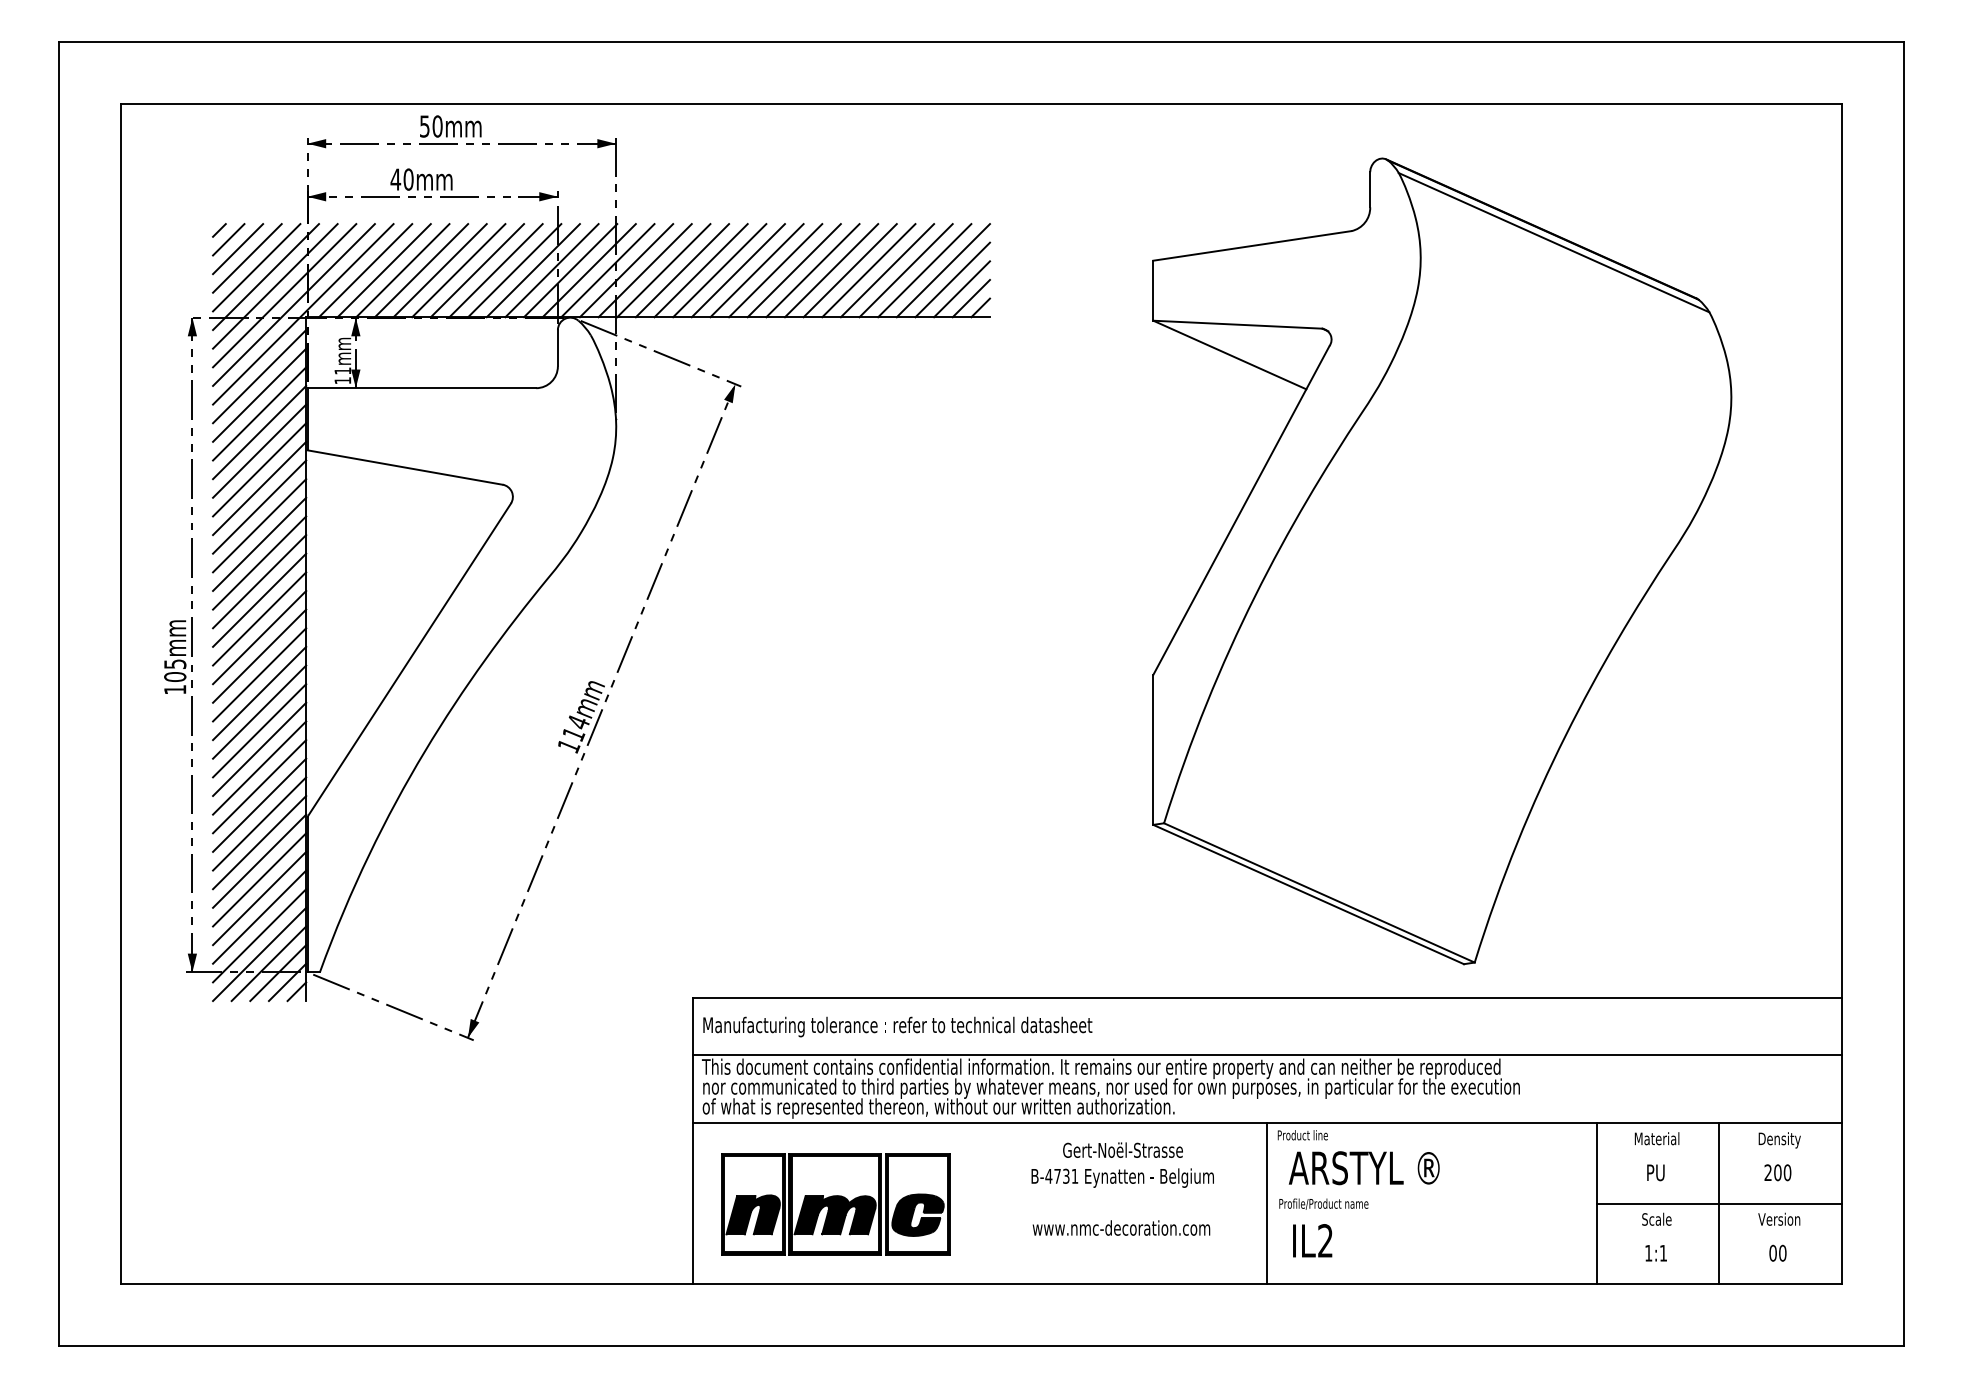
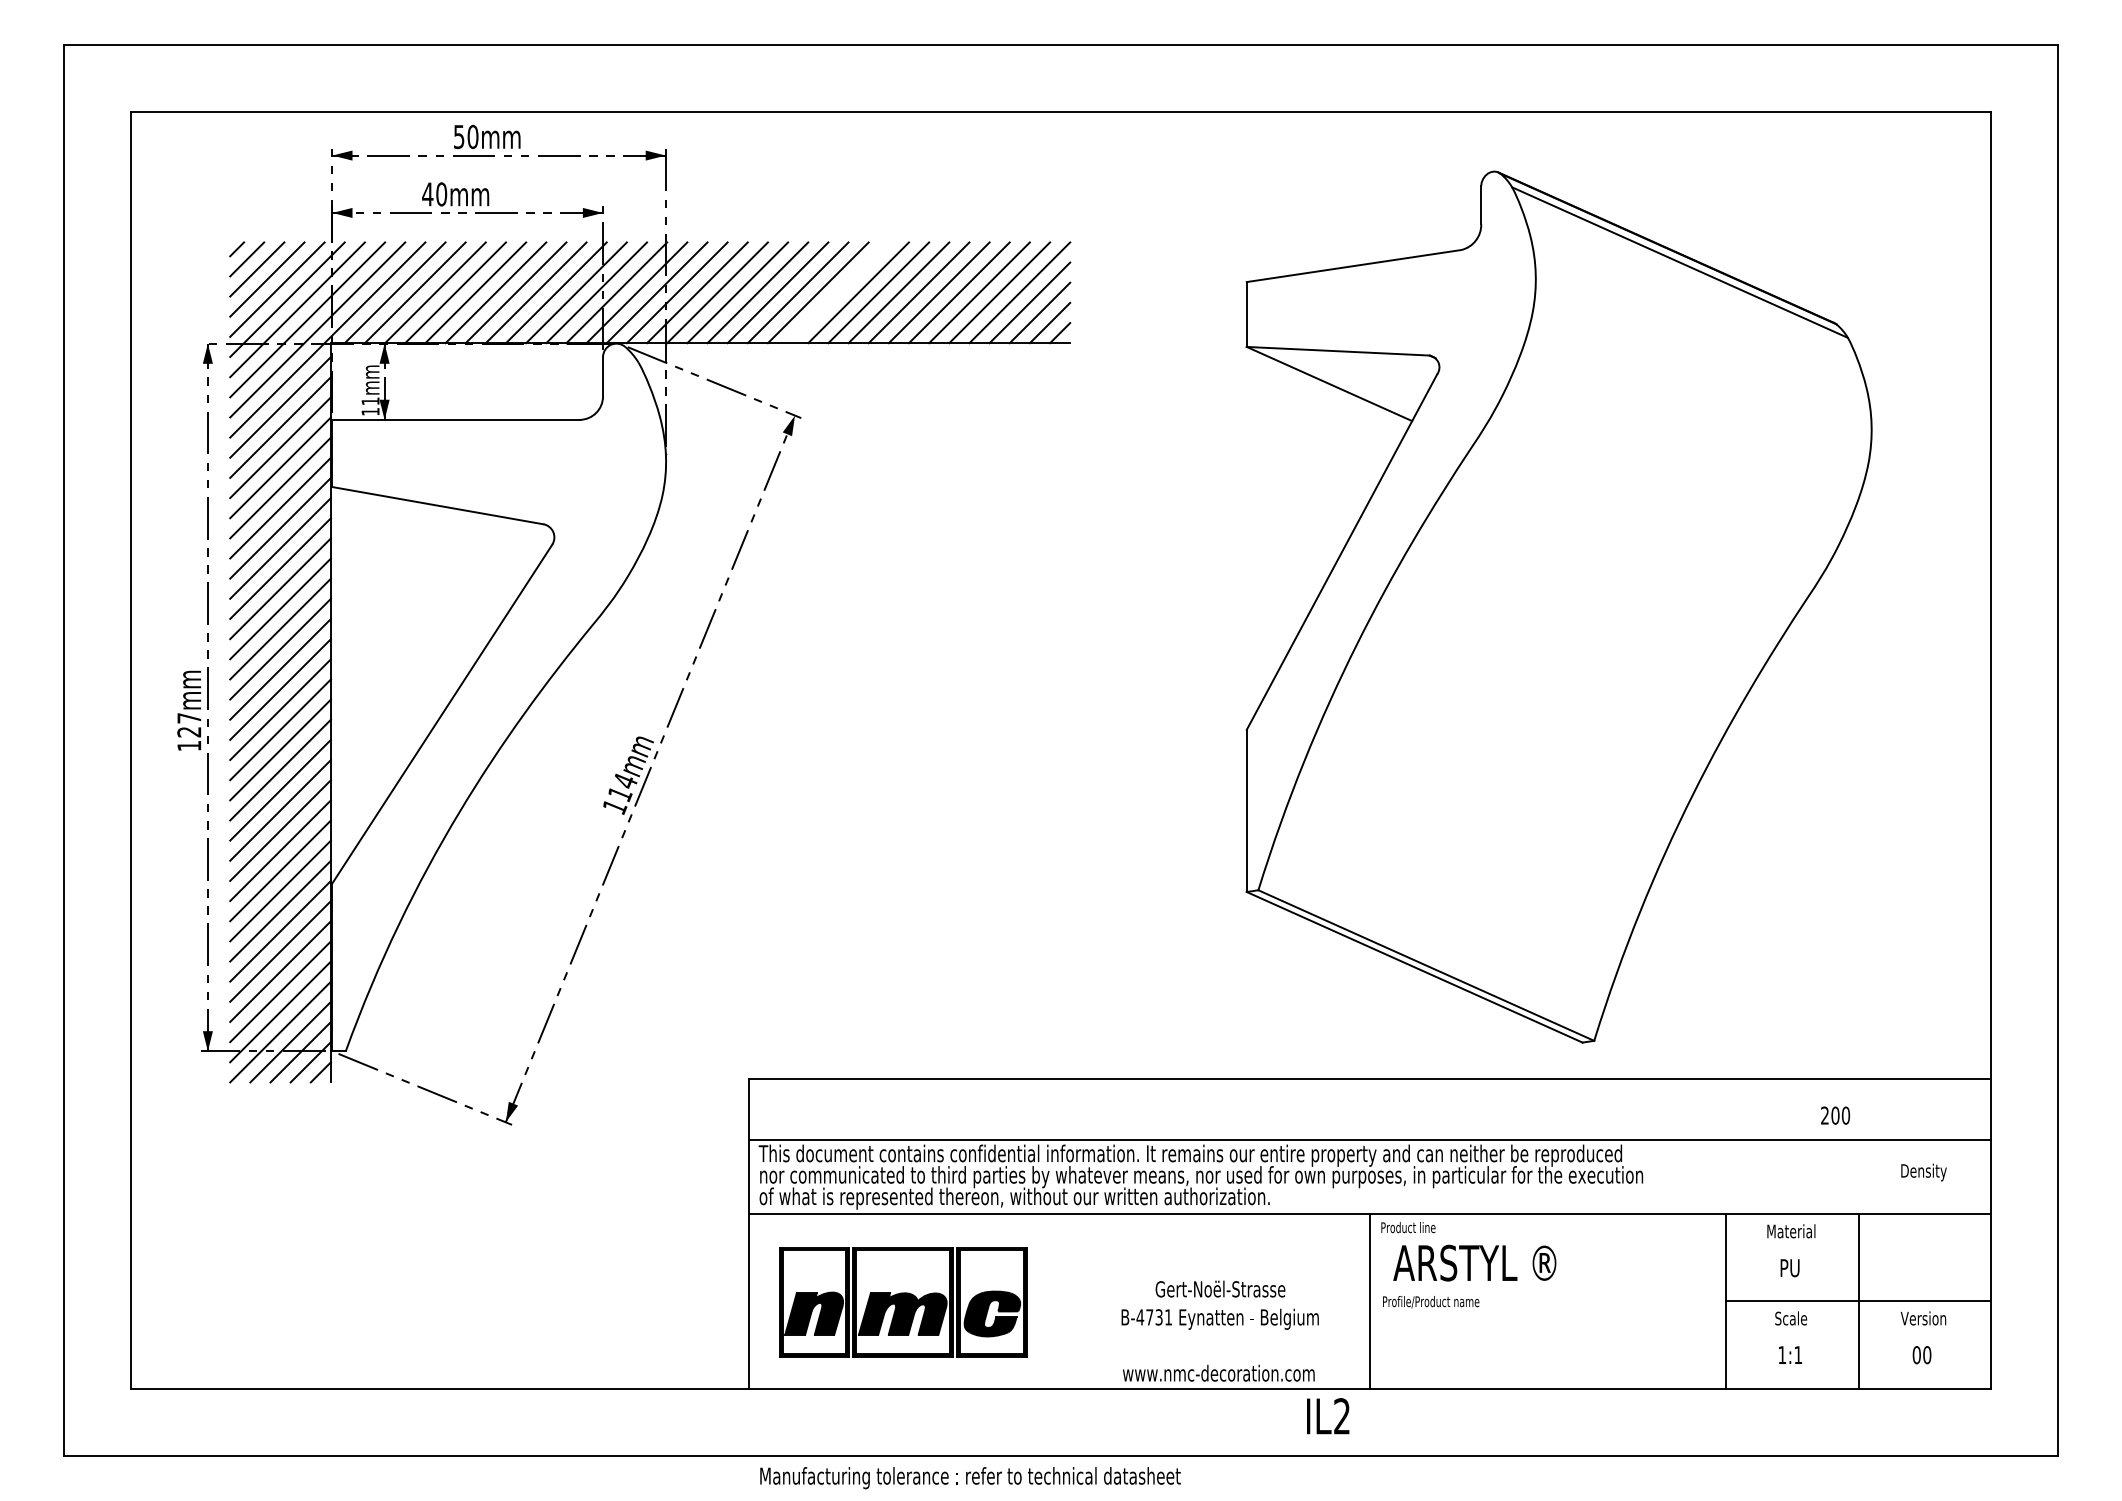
line: (775, 270) -> (838, 292), removed
text: (175, 670) -> (189, 725), 105mm -> 127mm
text: (897, 1026) -> (970, 1477), moved
text: (1779, 1140) -> (1923, 1172), moved
text: (1777, 1172) -> (1835, 1115), moved
text: (1122, 1188) -> (1219, 1330), moved
text: (1312, 1240) -> (1328, 1415), moved

